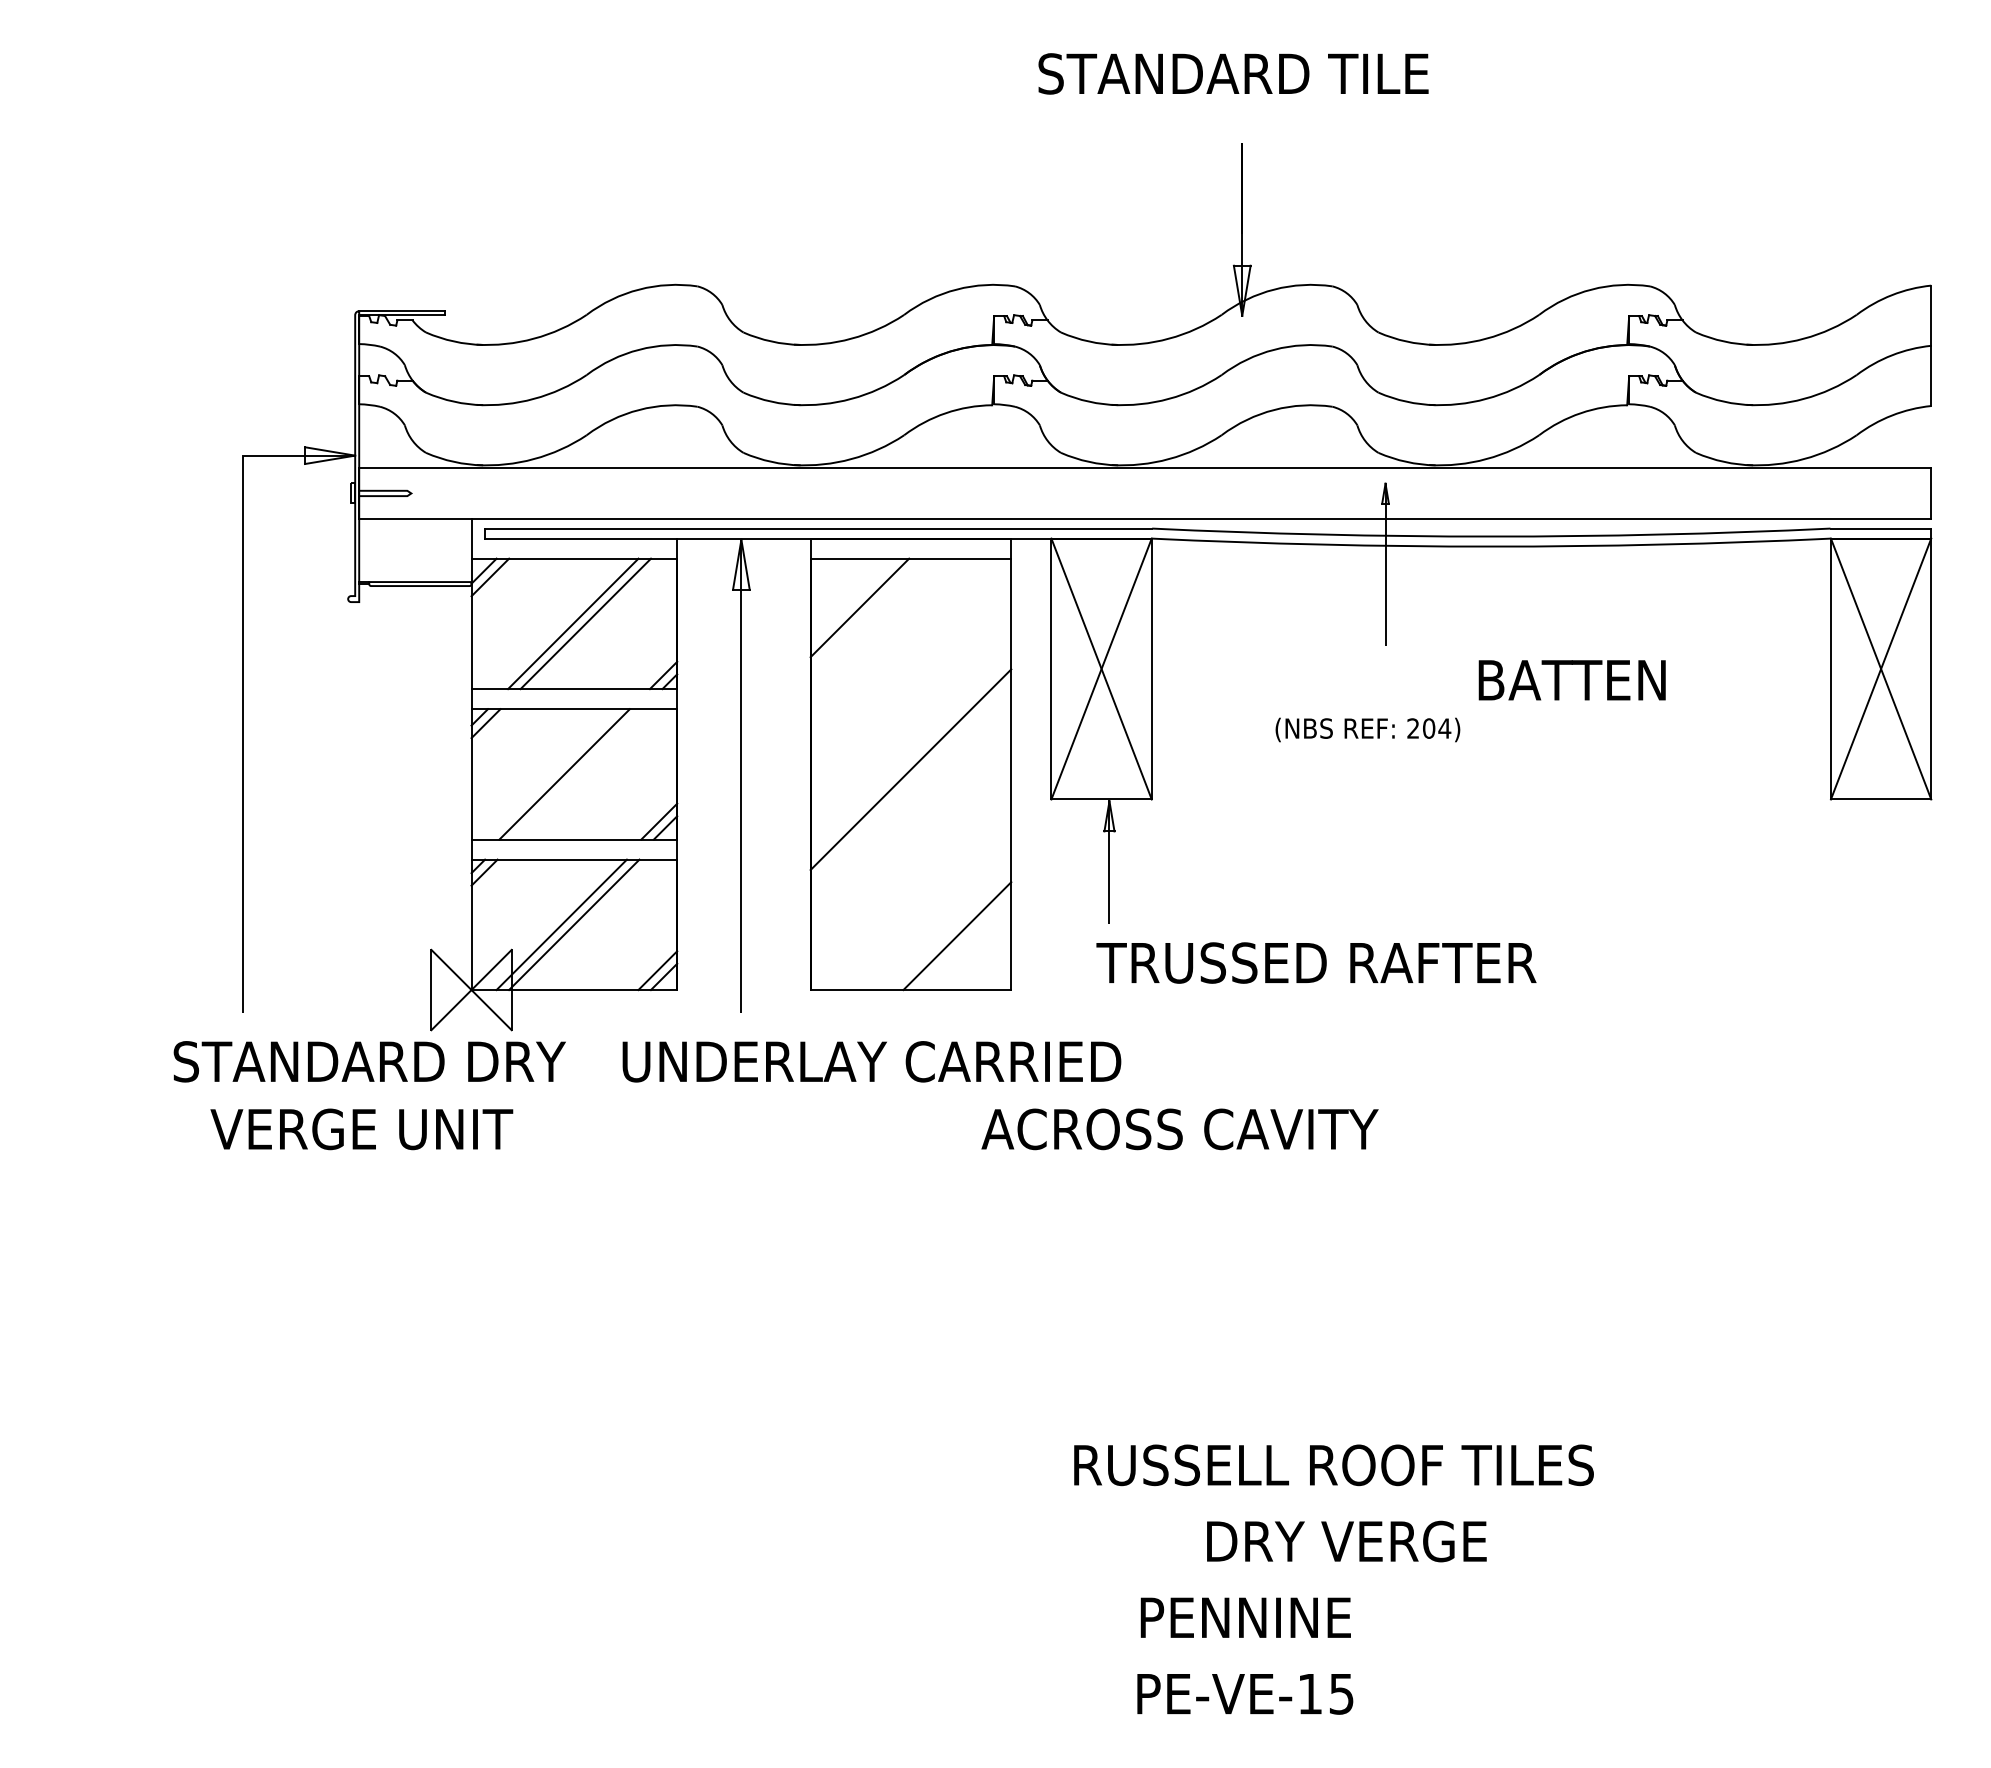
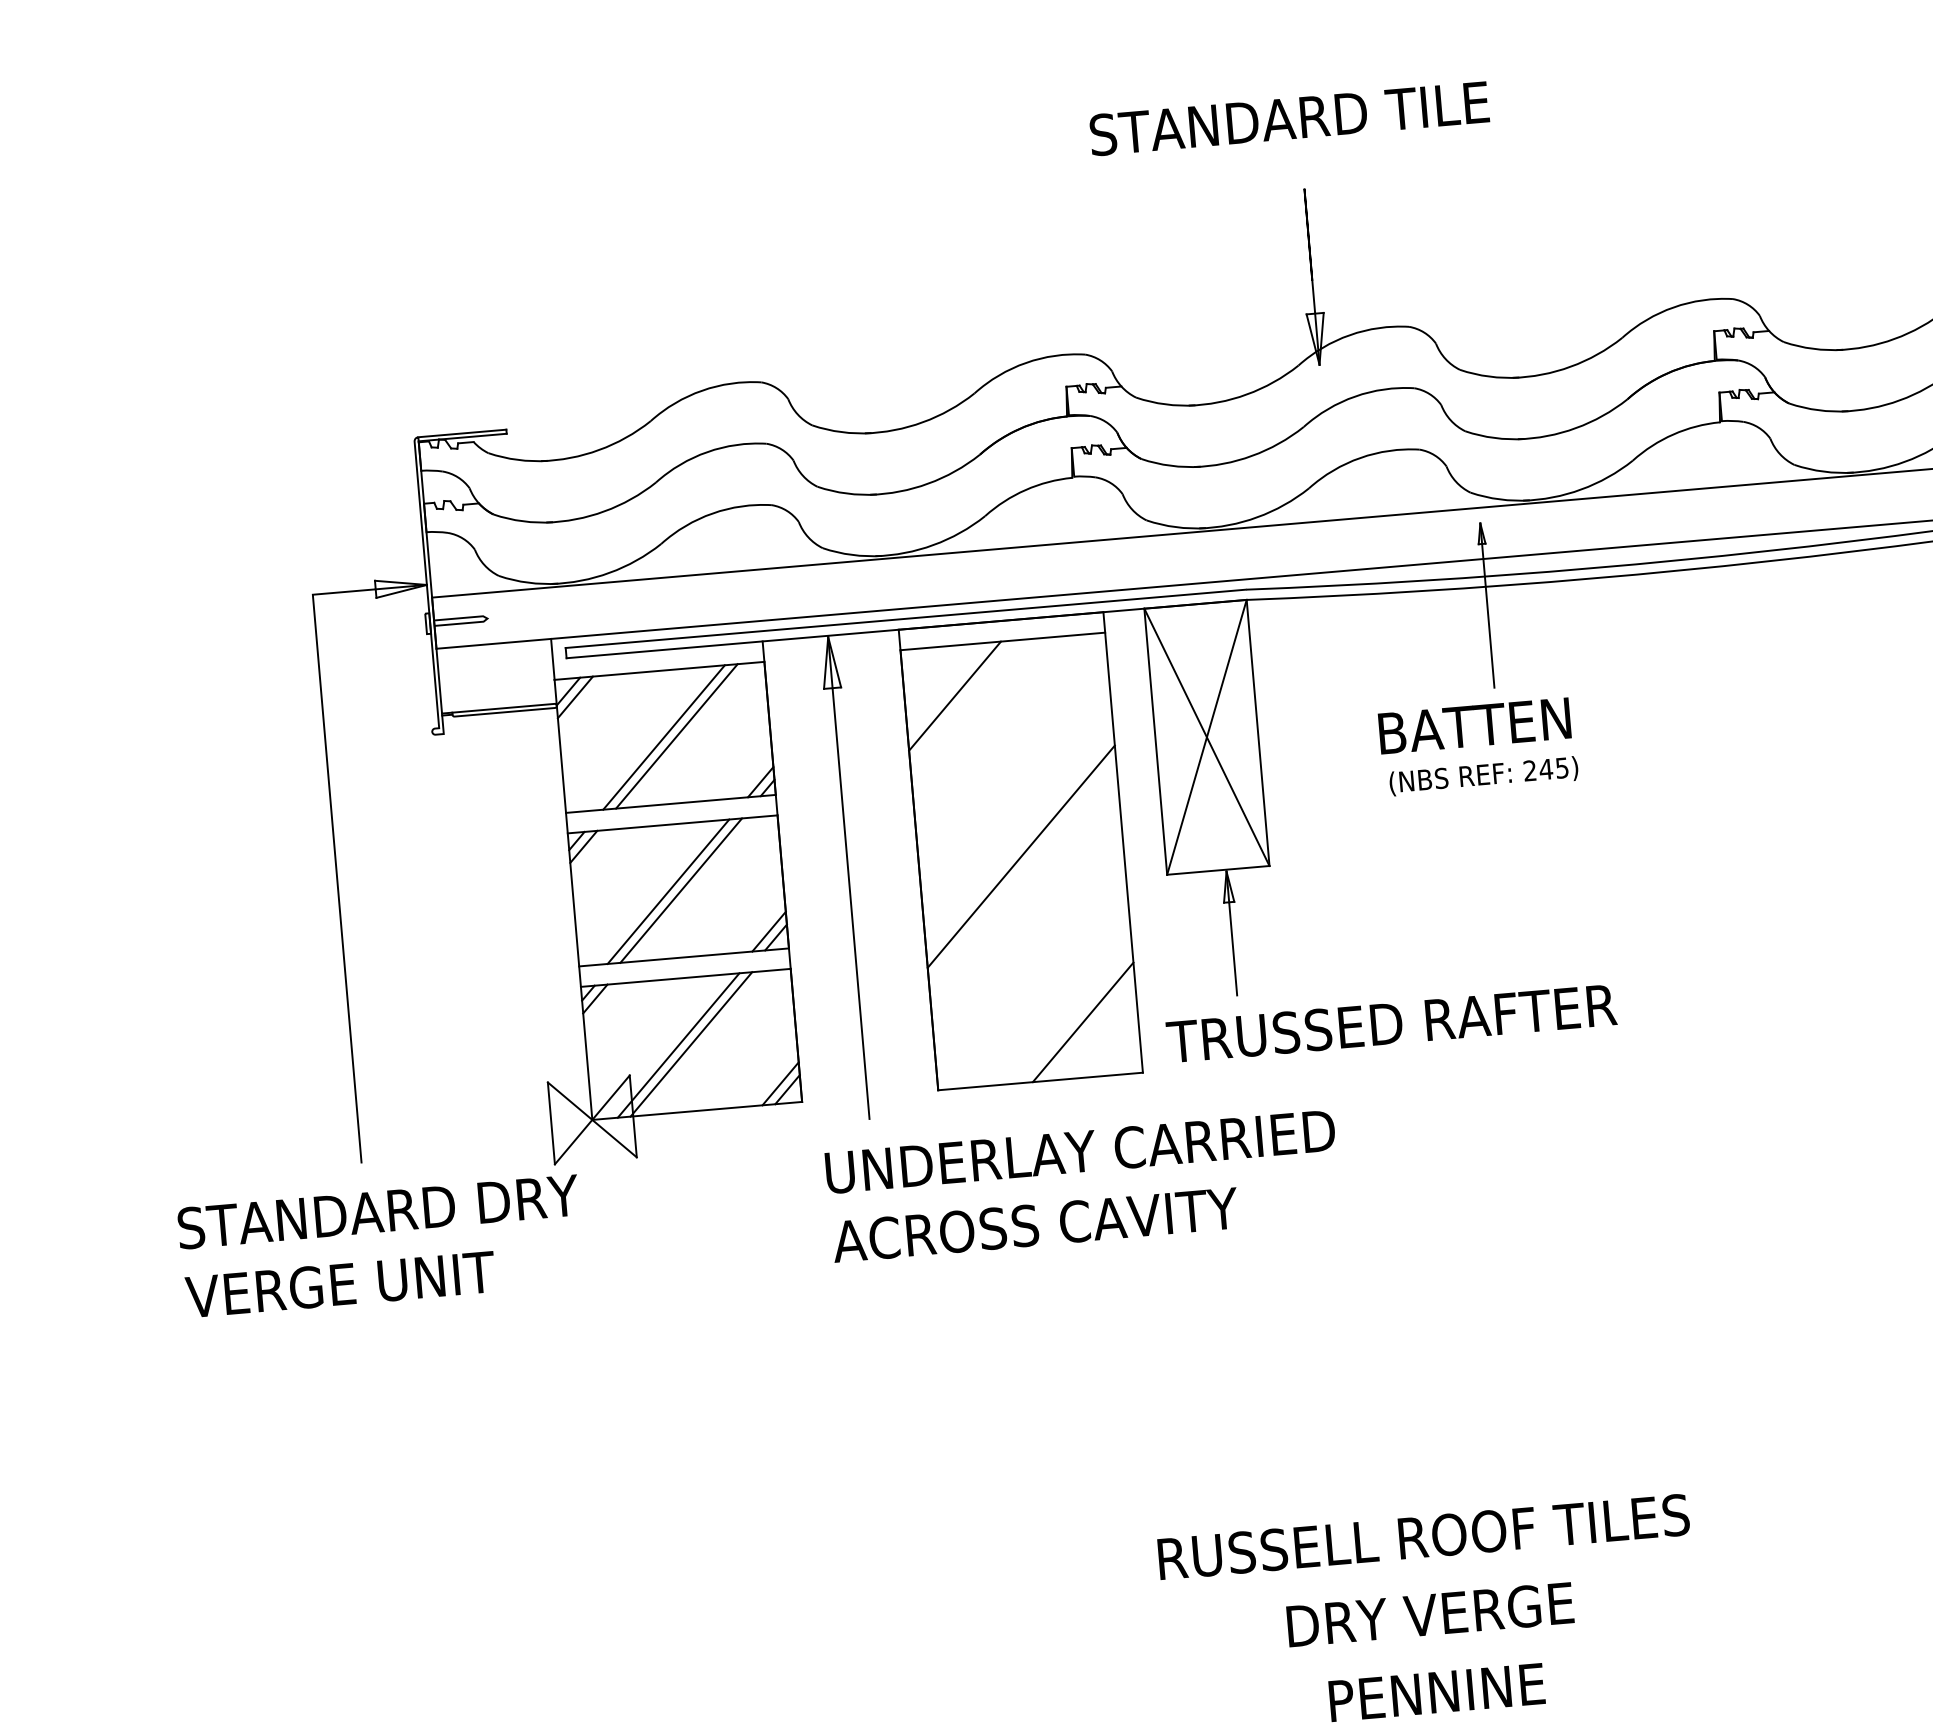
text: (1571, 680) -> (1474, 726), moved
text: (1436, 728) -> (1553, 768), 204) -> 245)
line: (576, 774) -> (680, 890), added
text: (1316, 962) -> (1391, 1023), moved
text: (369, 1061) -> (378, 1211), moved
text: (871, 1061) -> (1079, 1151), moved
text: (361, 1129) -> (340, 1284), moved
text: (1179, 1129) -> (1034, 1225), moved
text: (1333, 1465) -> (1423, 1537), moved
text: (1346, 1541) -> (1430, 1614), moved

